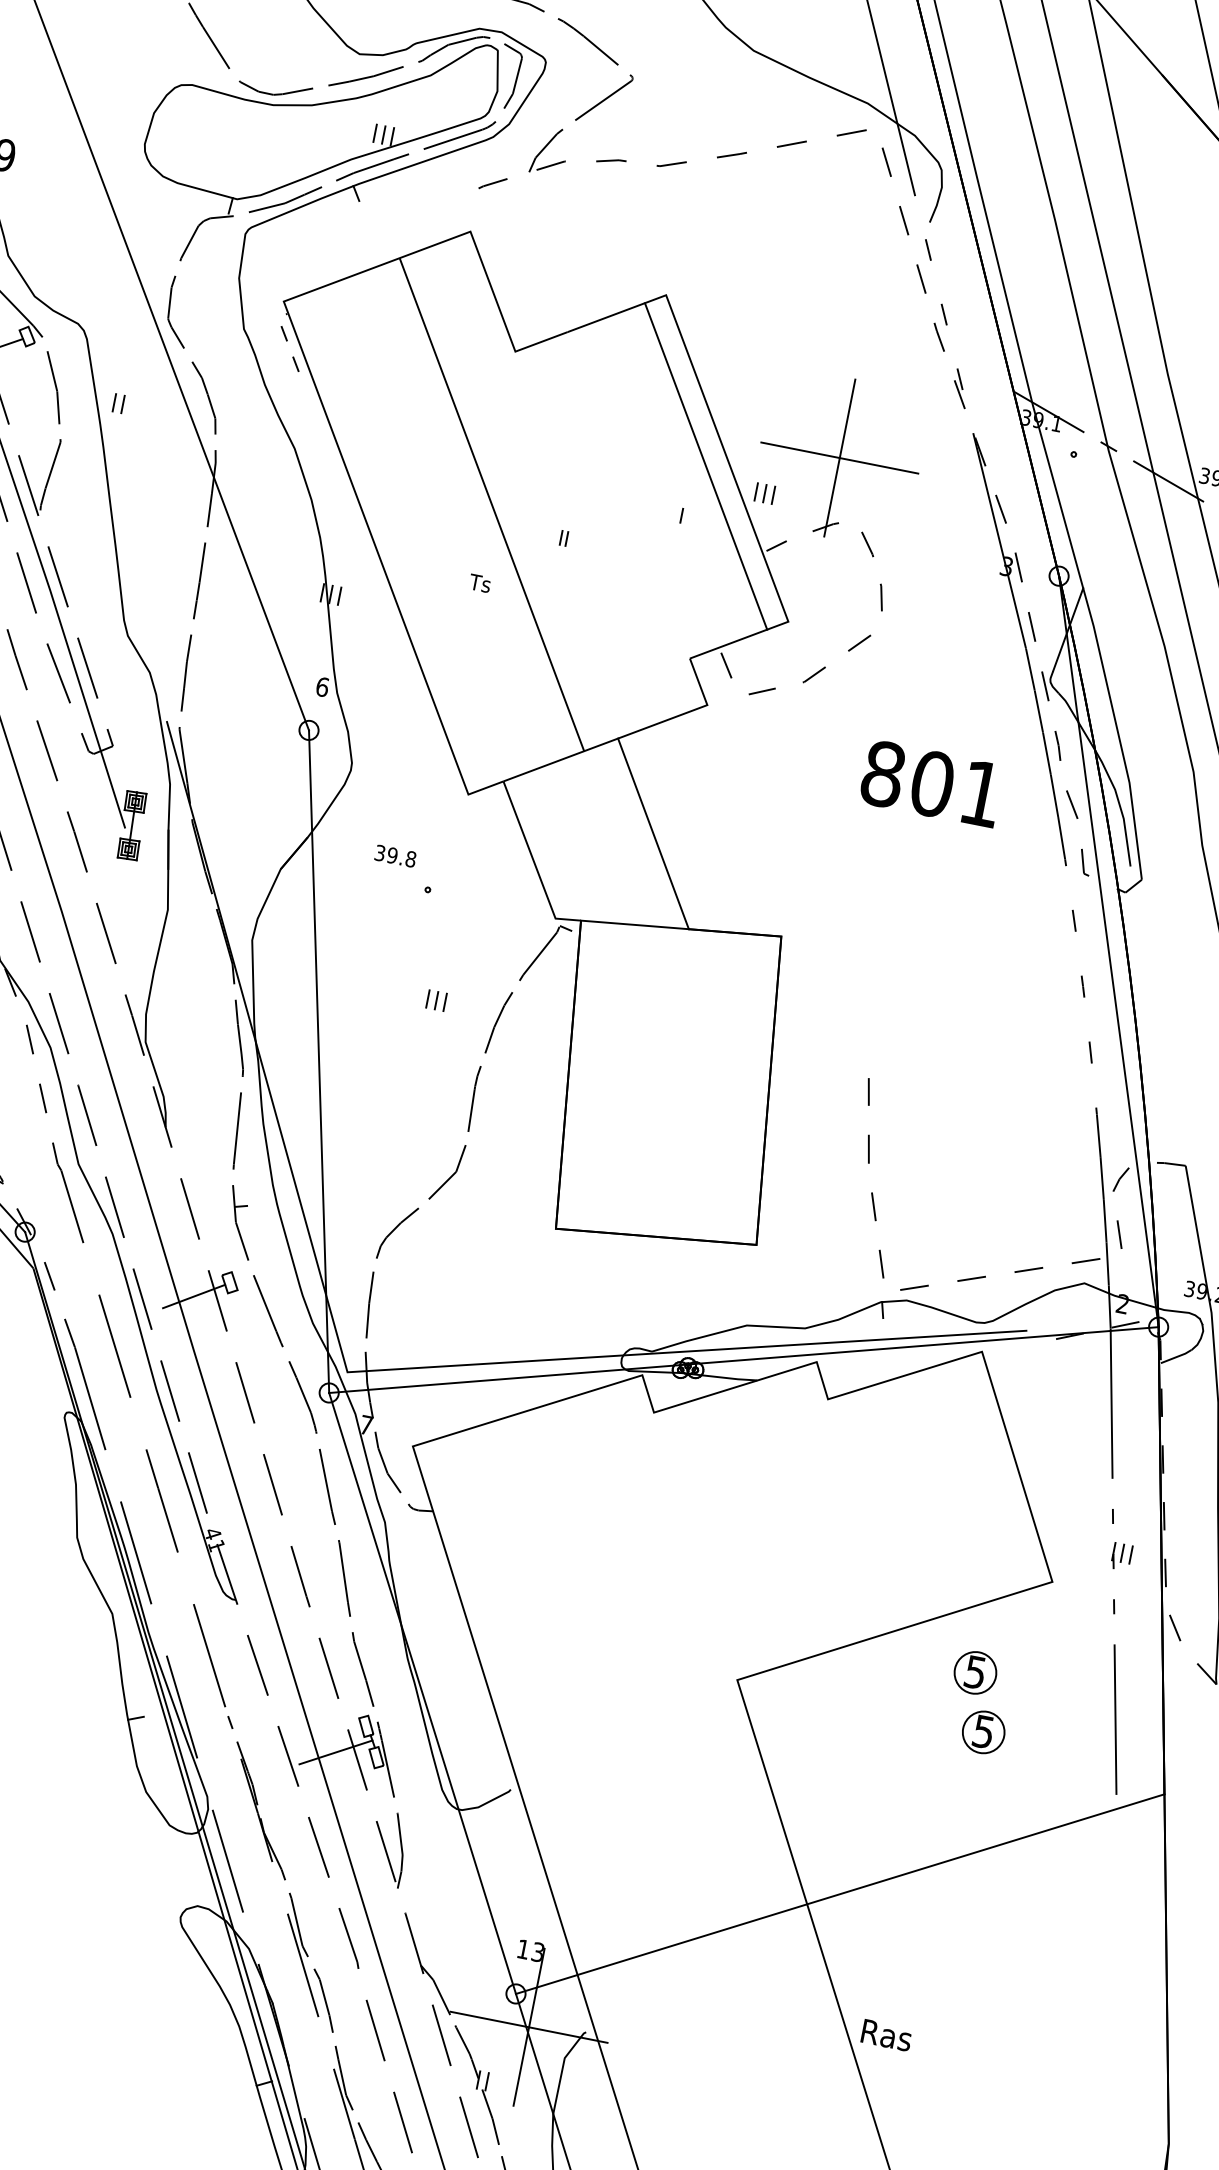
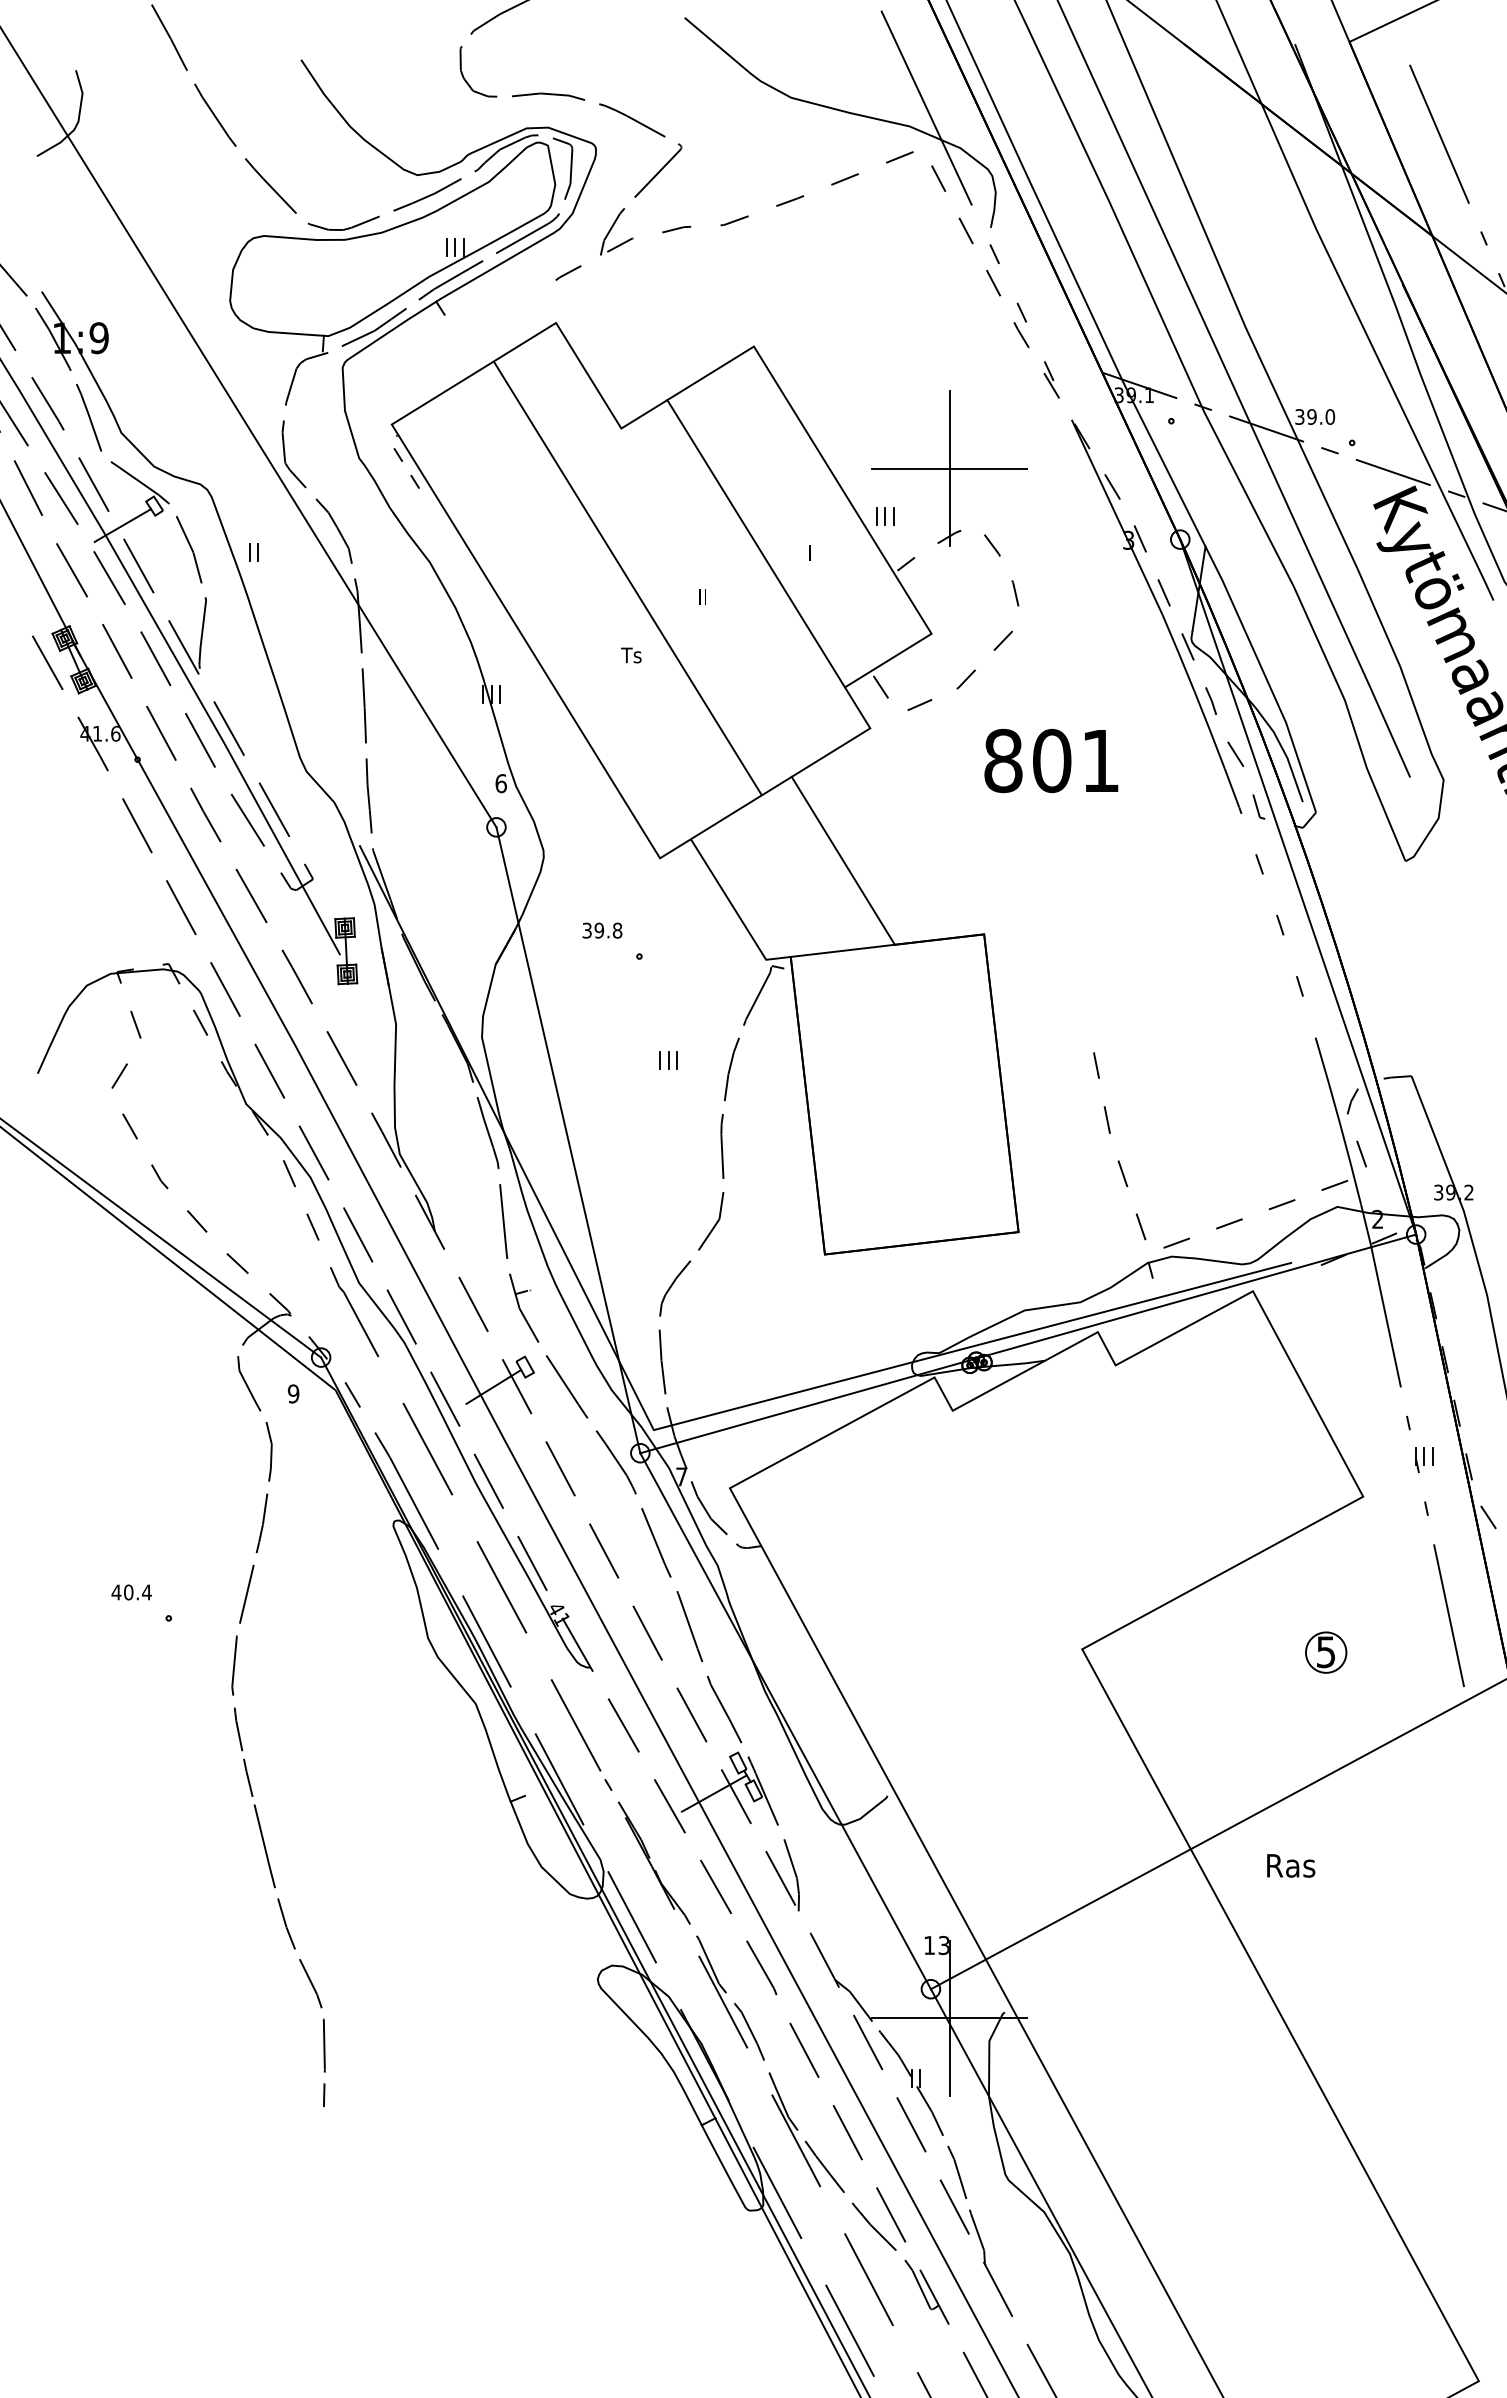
line: (705, 466) -> (755, 543), moved
text: (931, 783) -> (1051, 760), moved
part: (975, 1672) -> (1307, 1597), removed
text: (887, 2035) -> (1291, 1865), moved

